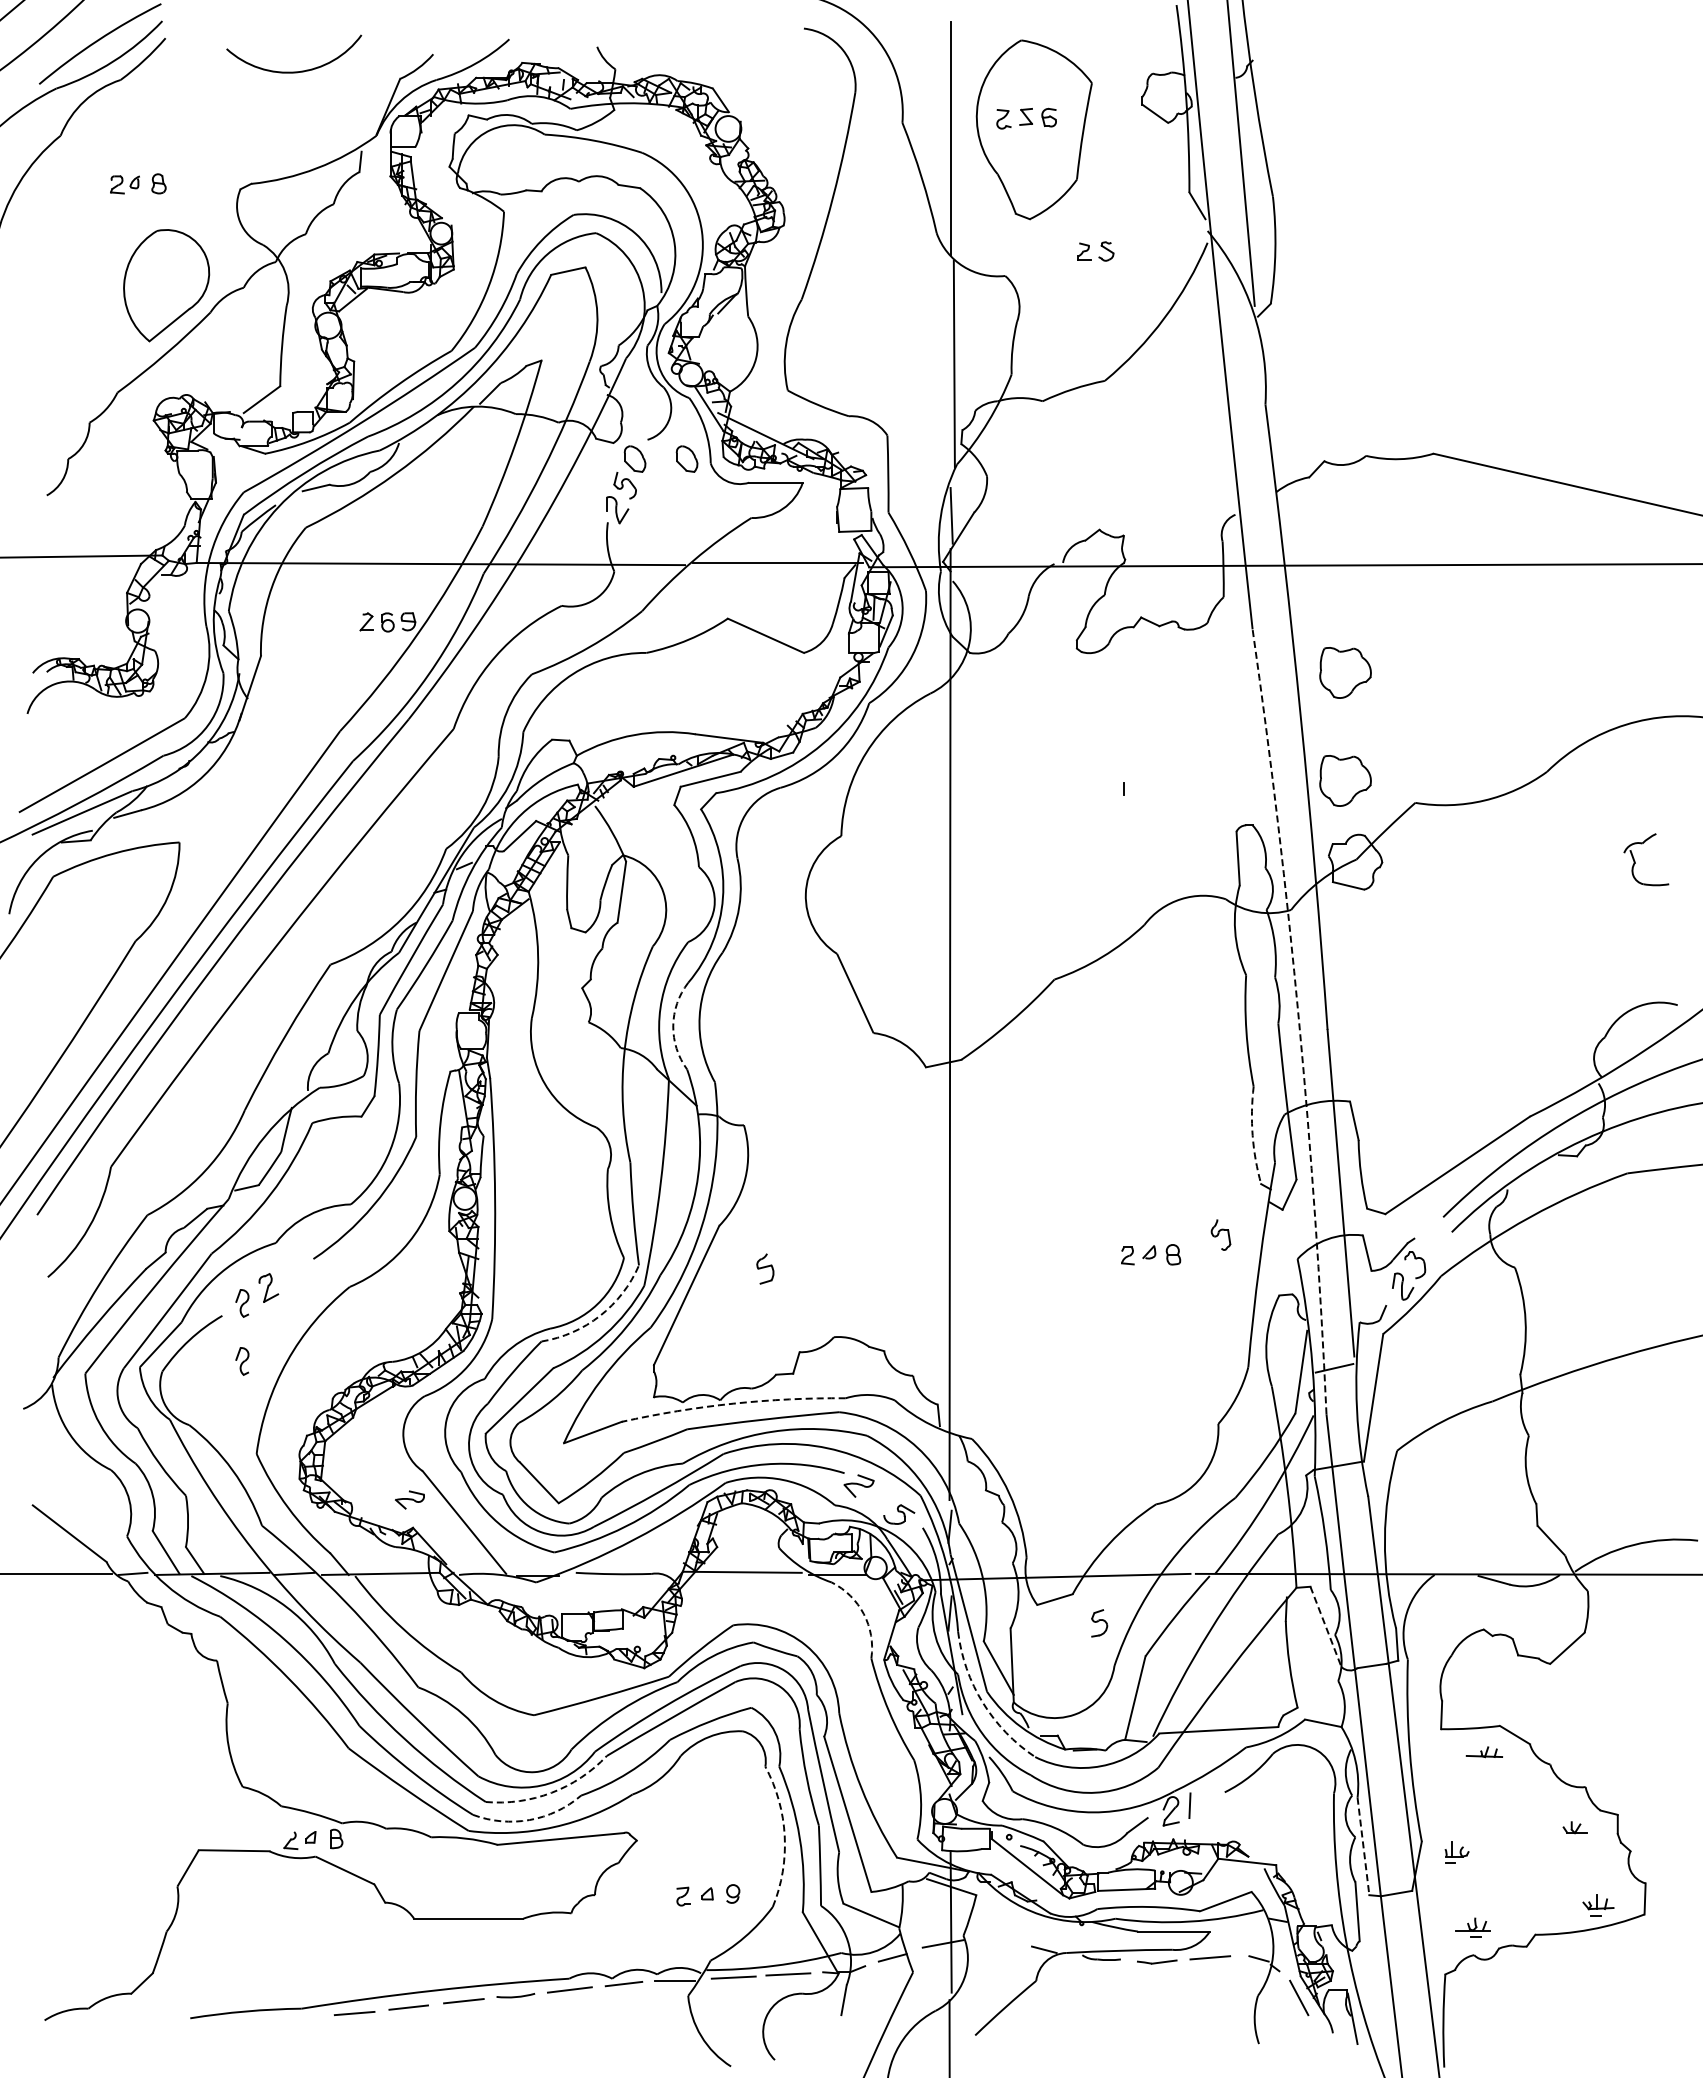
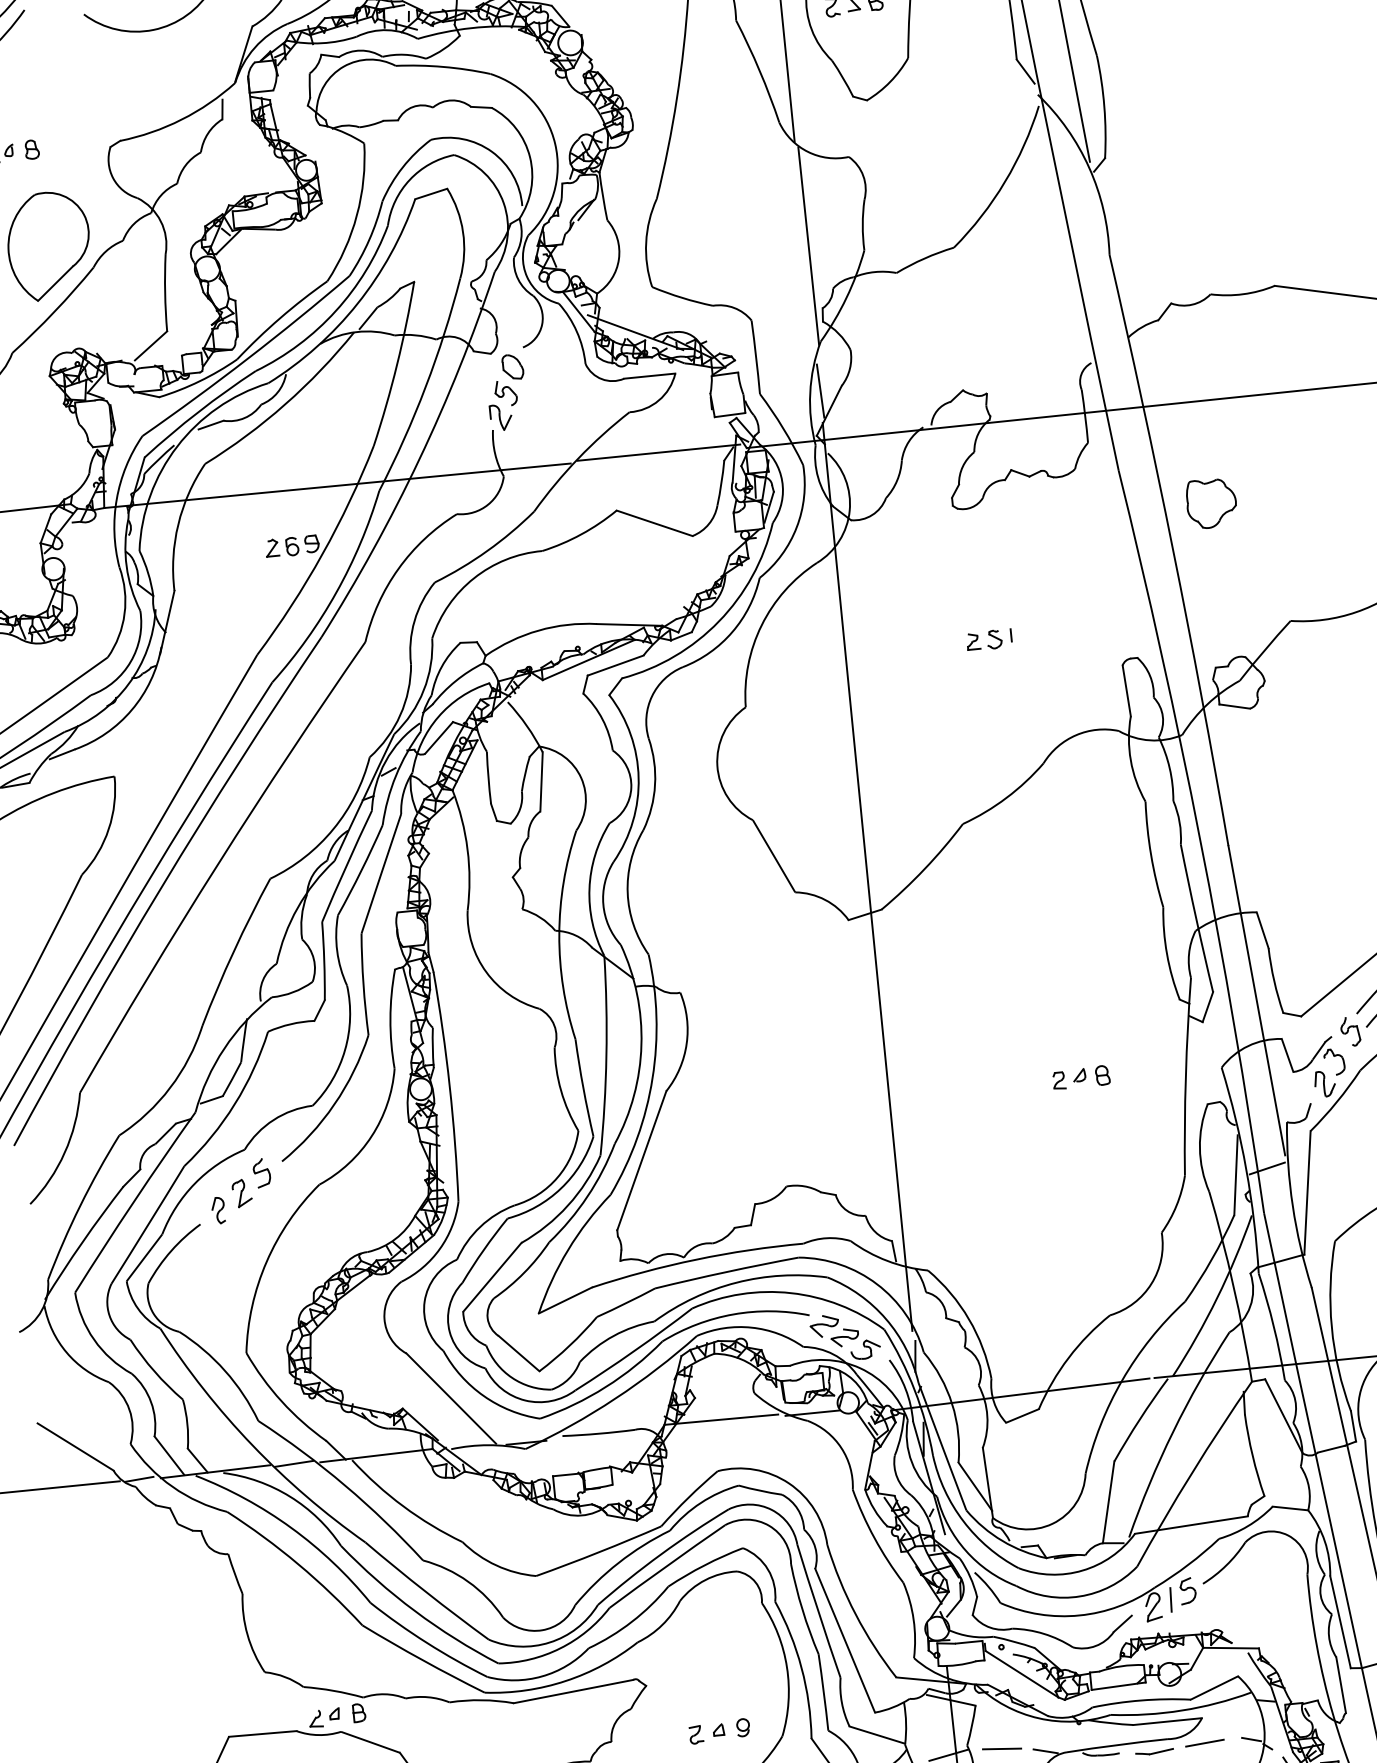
part: (1089, 249) -> (978, 639), moved
part: (686, 458) -> (561, 361), removed
part: (1345, 780) -> (1221, 606), removed
arc: (1299, 1020) -> (1200, 839), dashed -> solid
arc: (673, 1025) -> (603, 904), dashed -> solid
arc: (1252, 1135) -> (1166, 954), dashed -> solid
part: (1220, 1234) -> (1350, 1031), moved
part: (765, 1268) -> (262, 1172), moved
arc: (599, 1315) -> (560, 1188), dashed -> solid
part: (242, 1361) -> (224, 1266), removed
arc: (733, 1403) -> (696, 1259), dashed -> solid
part: (409, 1499) -> (844, 1337), moved
arc: (863, 1614) -> (841, 1448), dashed -> solid
part: (1099, 1623) -> (1188, 1591), moved
line: (1326, 1627) -> (1284, 1416), dashed -> solid
arc: (982, 1702) -> (963, 1521), dashed -> solid
arc: (551, 1792) -> (560, 1648), dashed -> solid
arc: (529, 1820) -> (541, 1676), dashed -> solid
arc: (784, 1835) -> (786, 1666), dashed -> solid
line: (1363, 1846) -> (1340, 1622), dashed -> solid
line: (999, 1942) -> (1002, 1748), added

